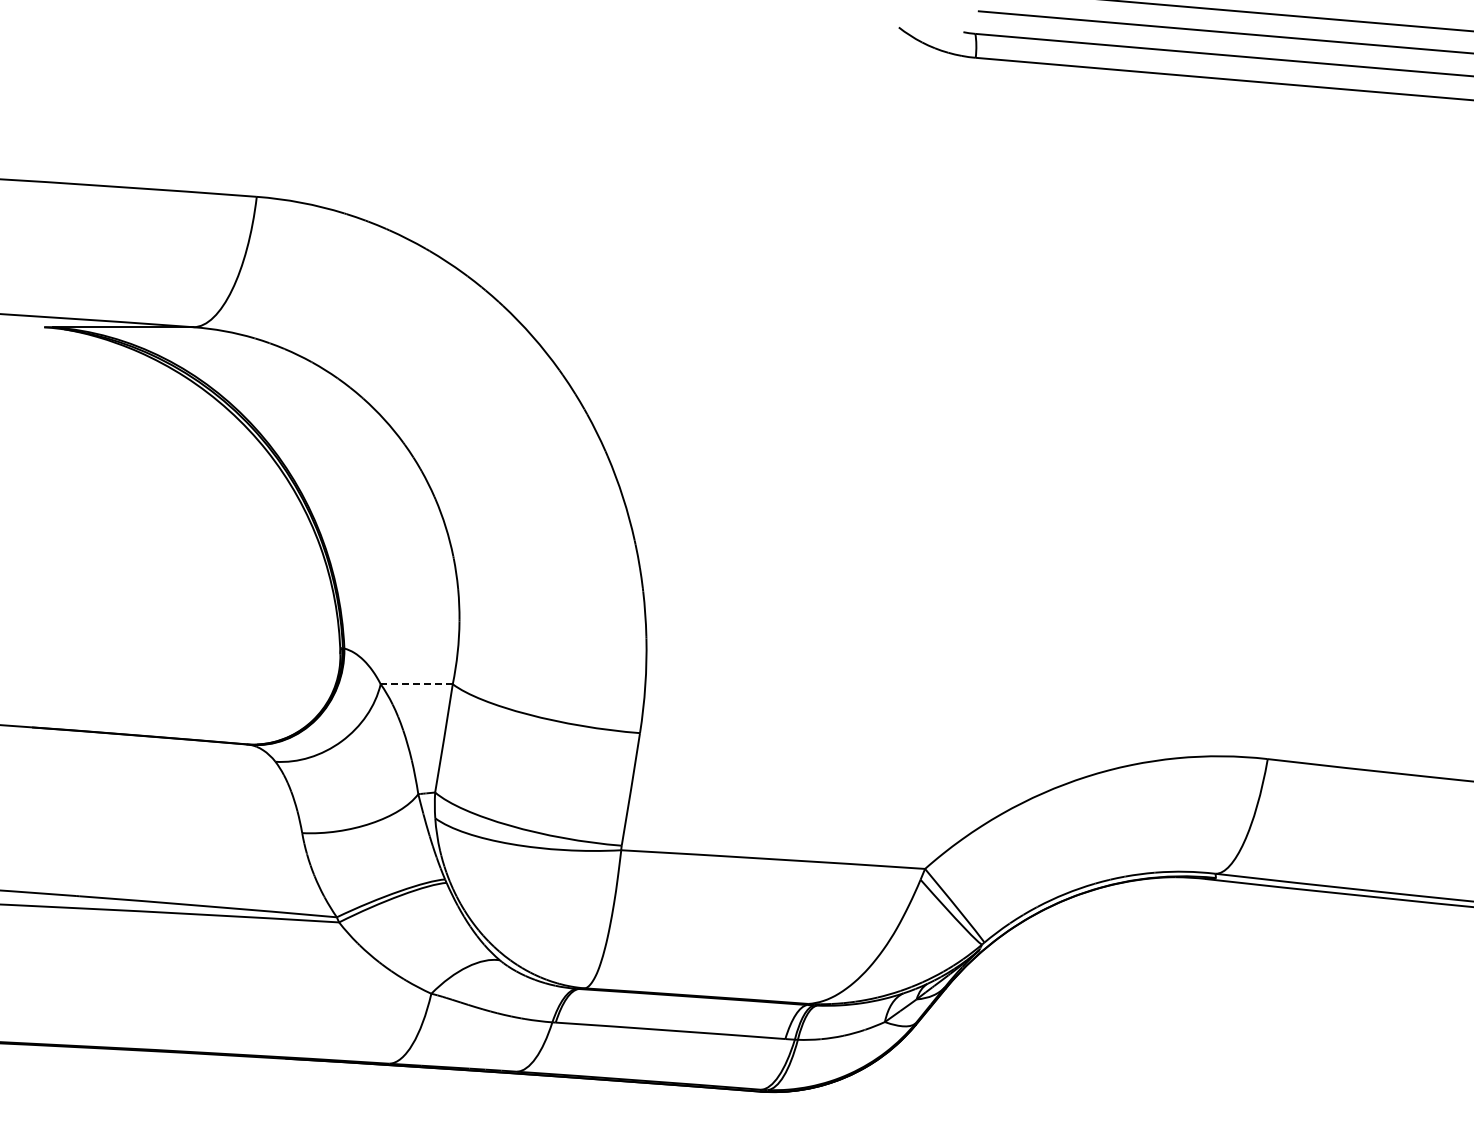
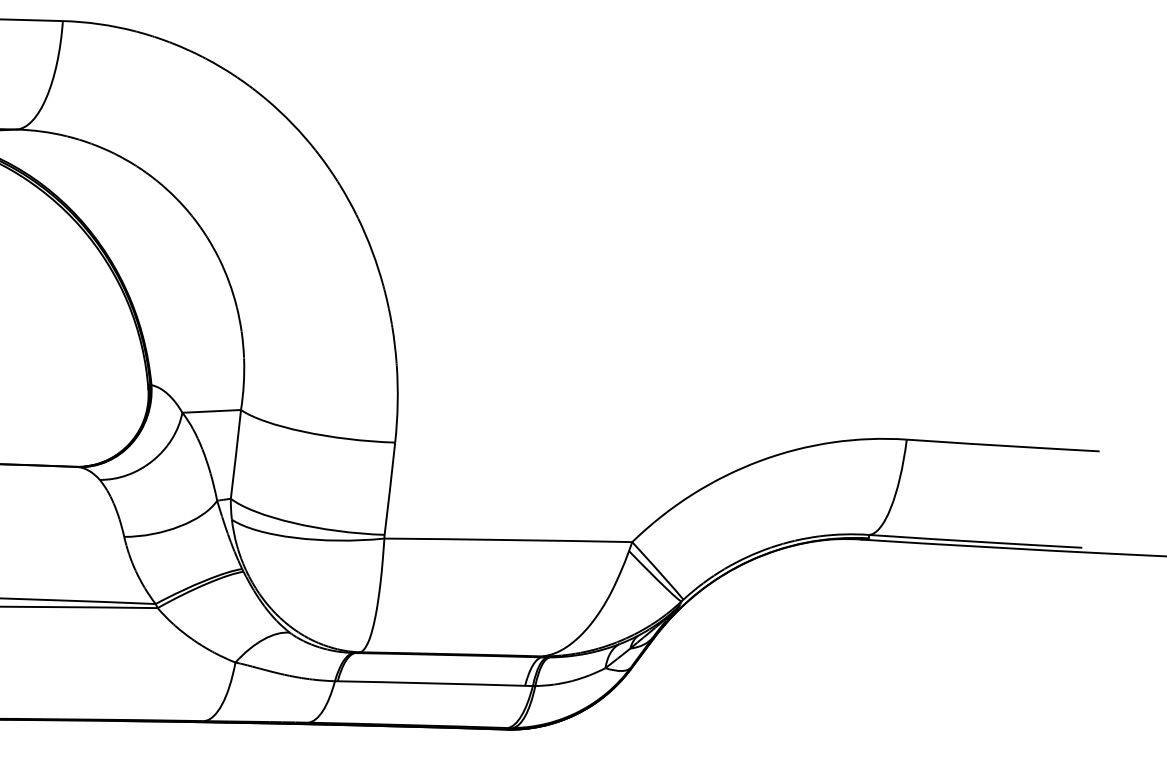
line: (416, 684) -> (211, 411), dashed -> solid

